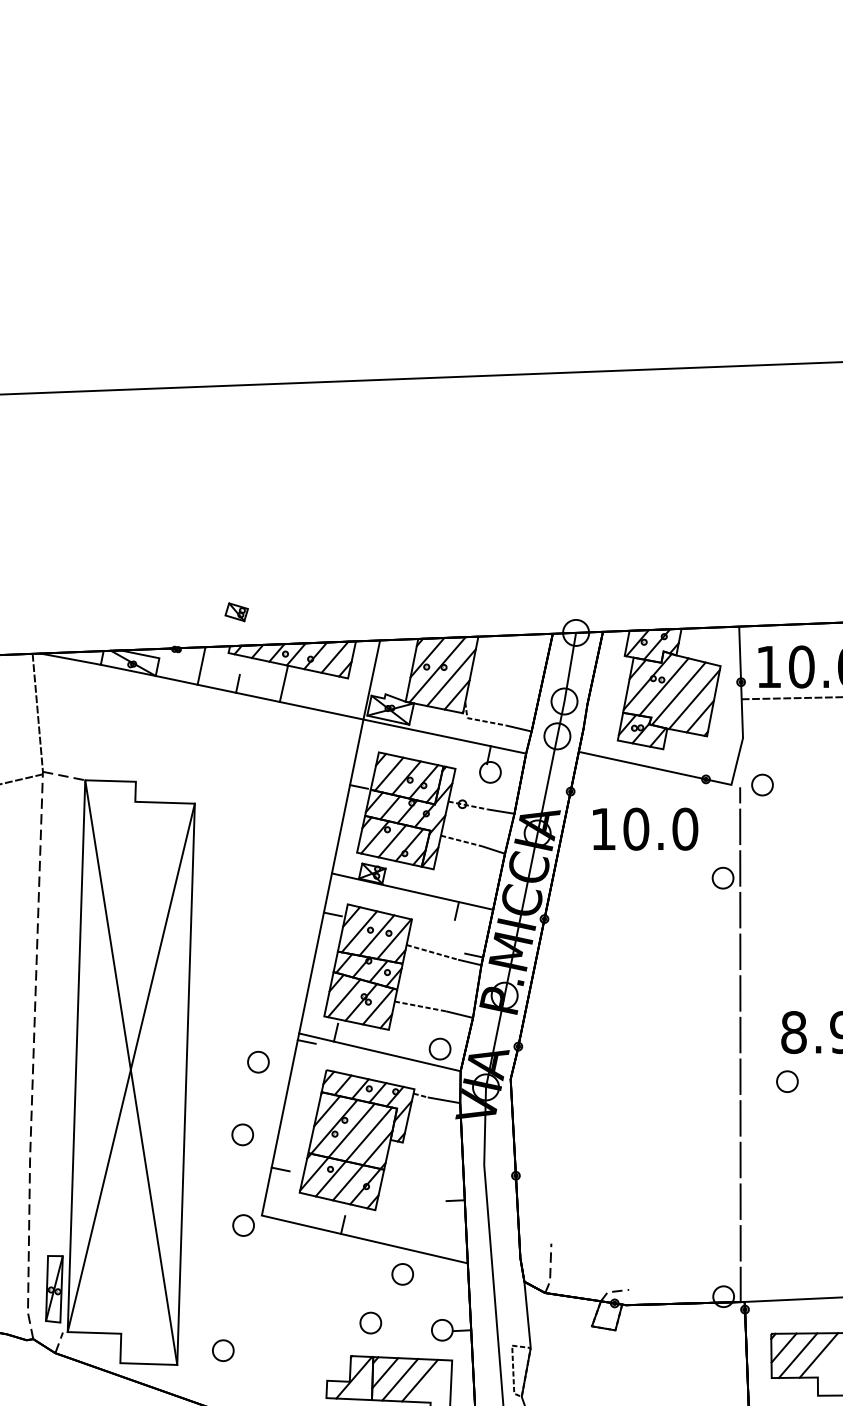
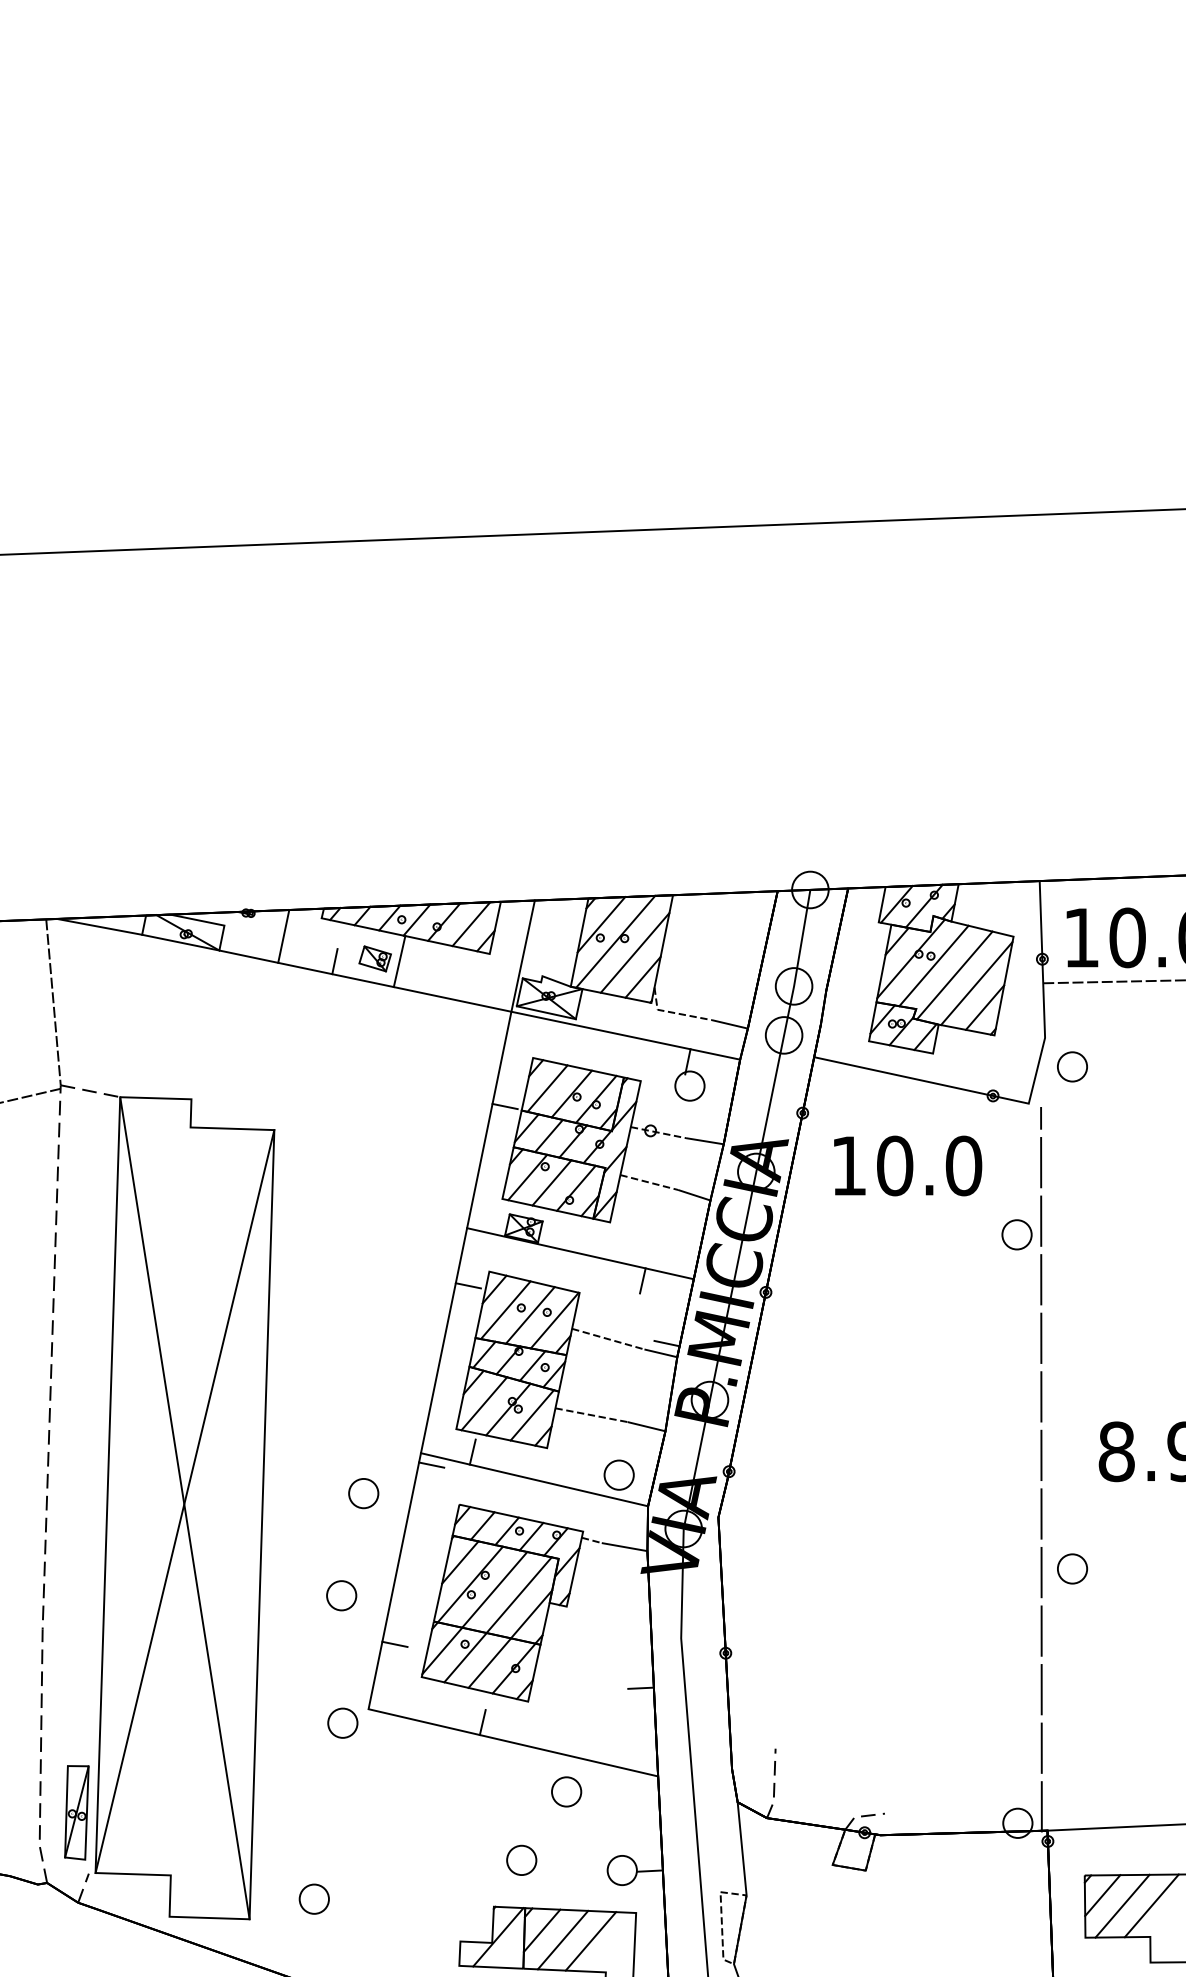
part: (236, 611) -> (374, 958), moved
part: (762, 784) -> (1072, 1066), moved
part: (787, 1081) -> (1072, 1568), moved

